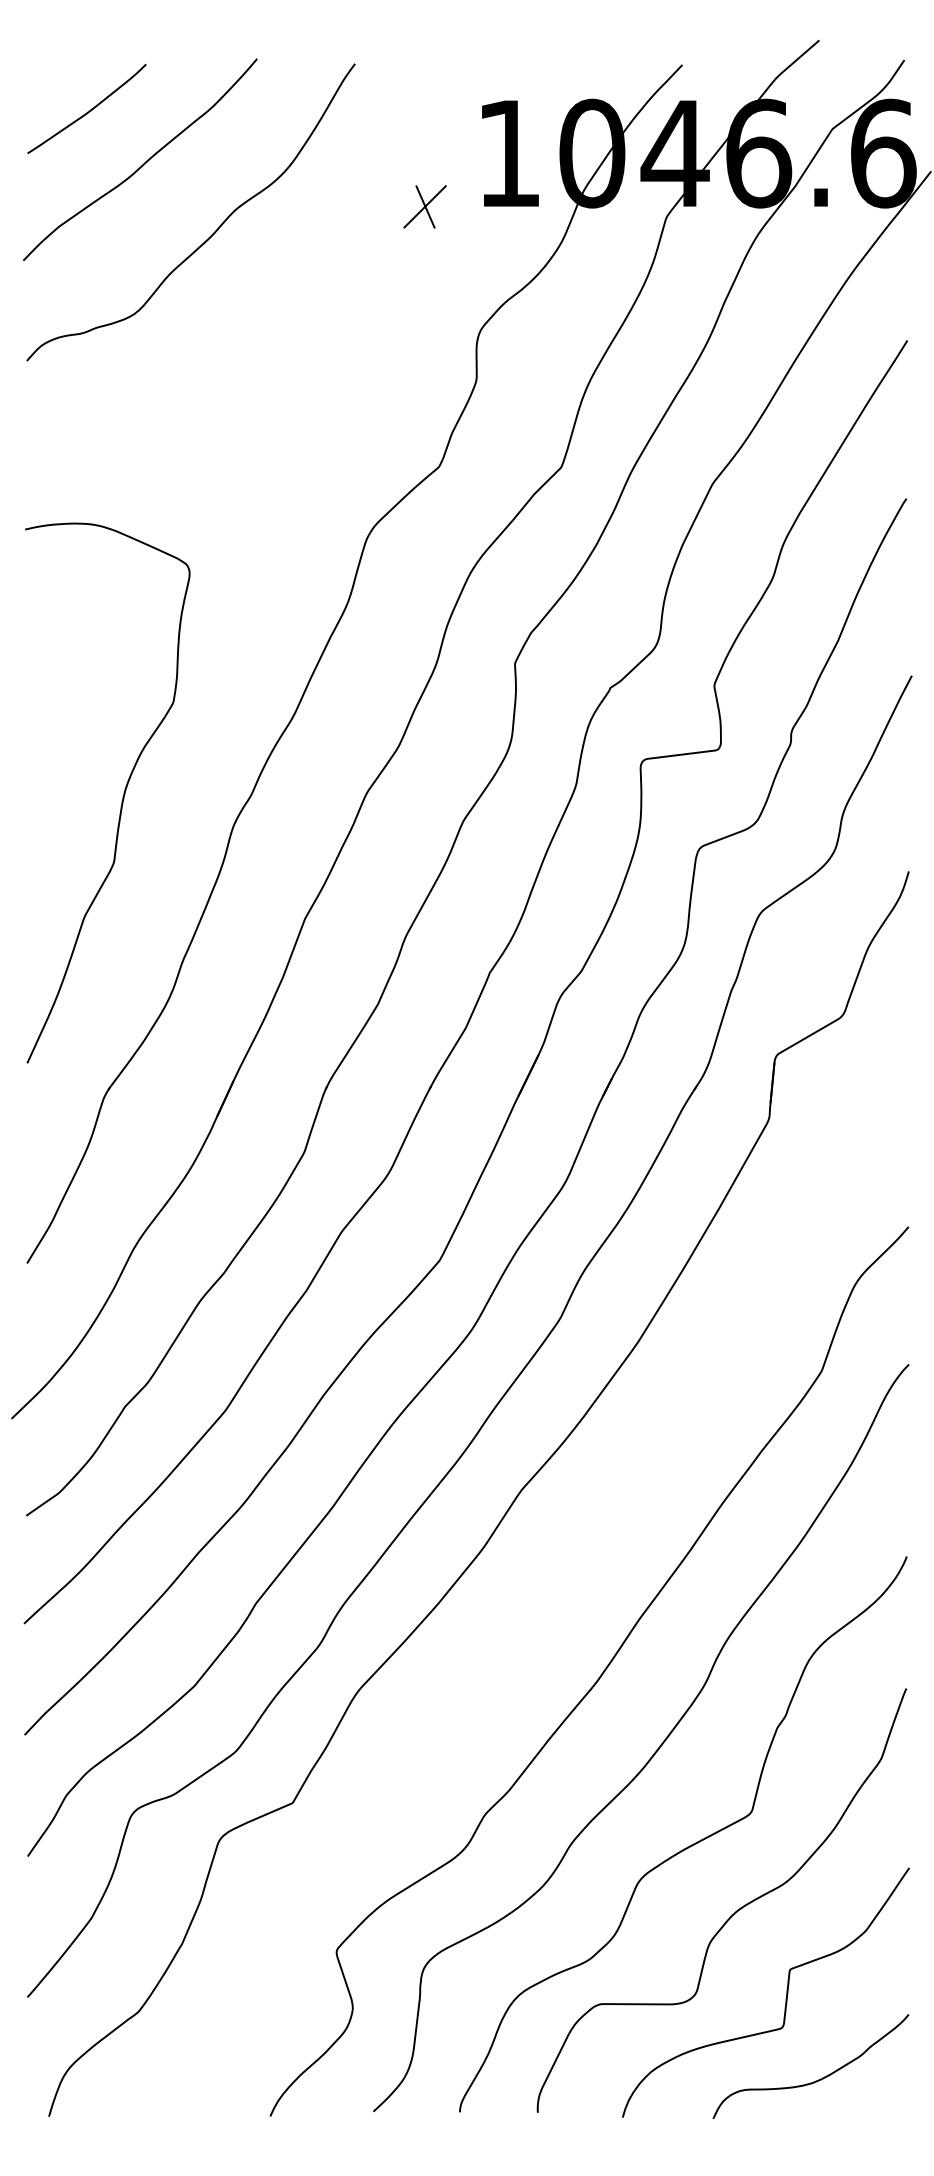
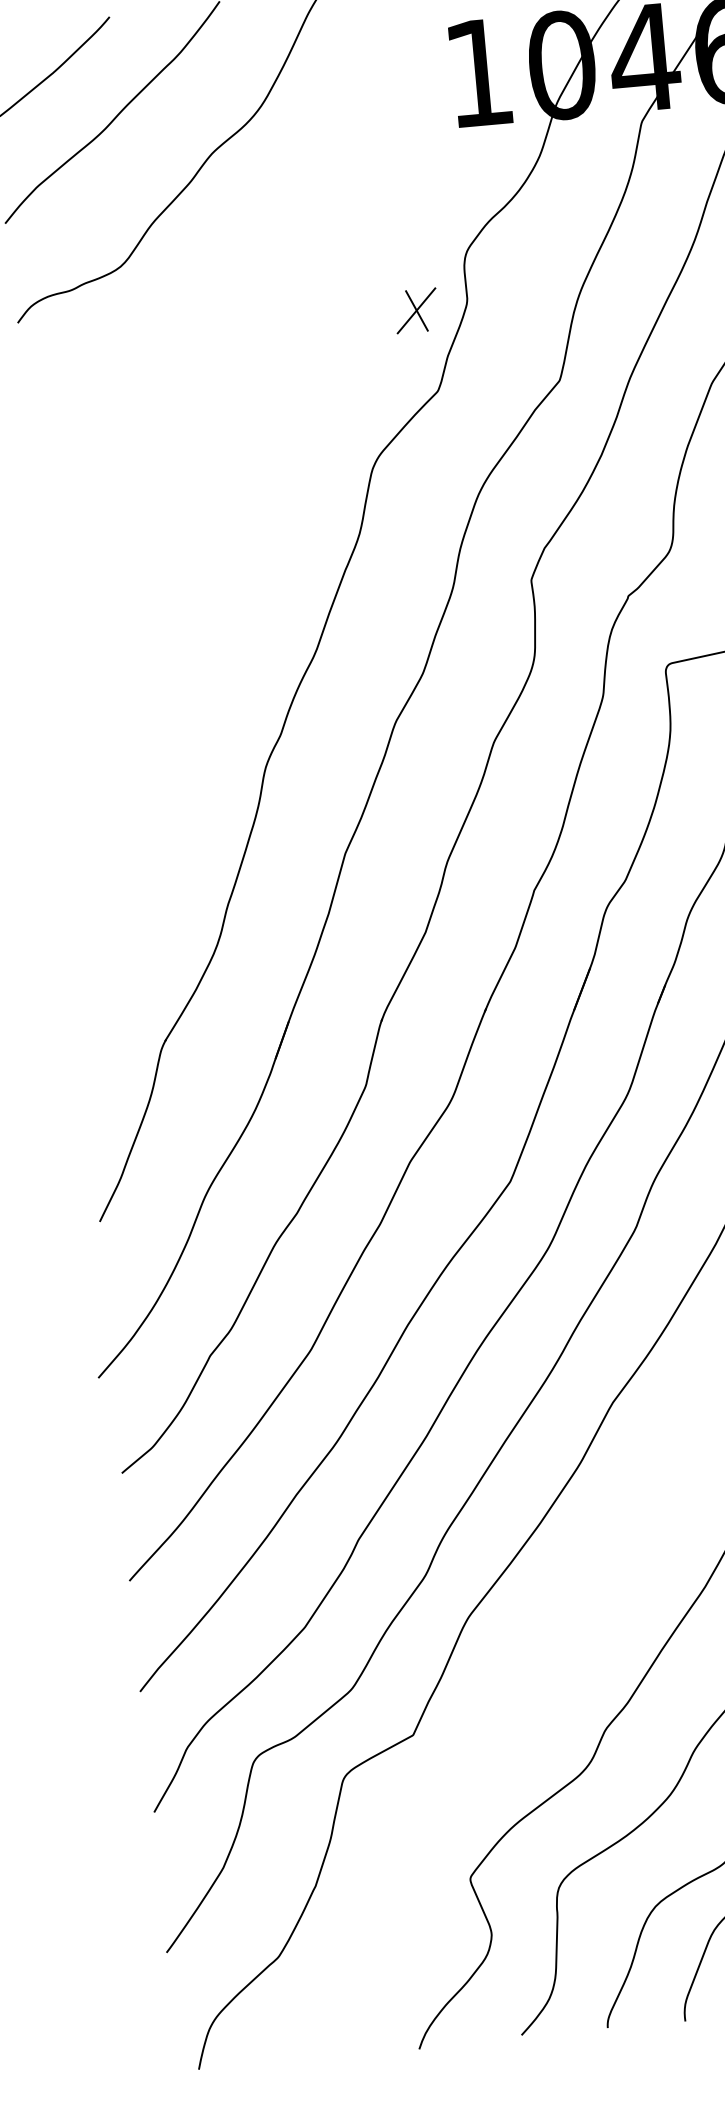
part: (424, 206) -> (415, 310), moved
curve: (122, 796) -> (152, 748), removed

